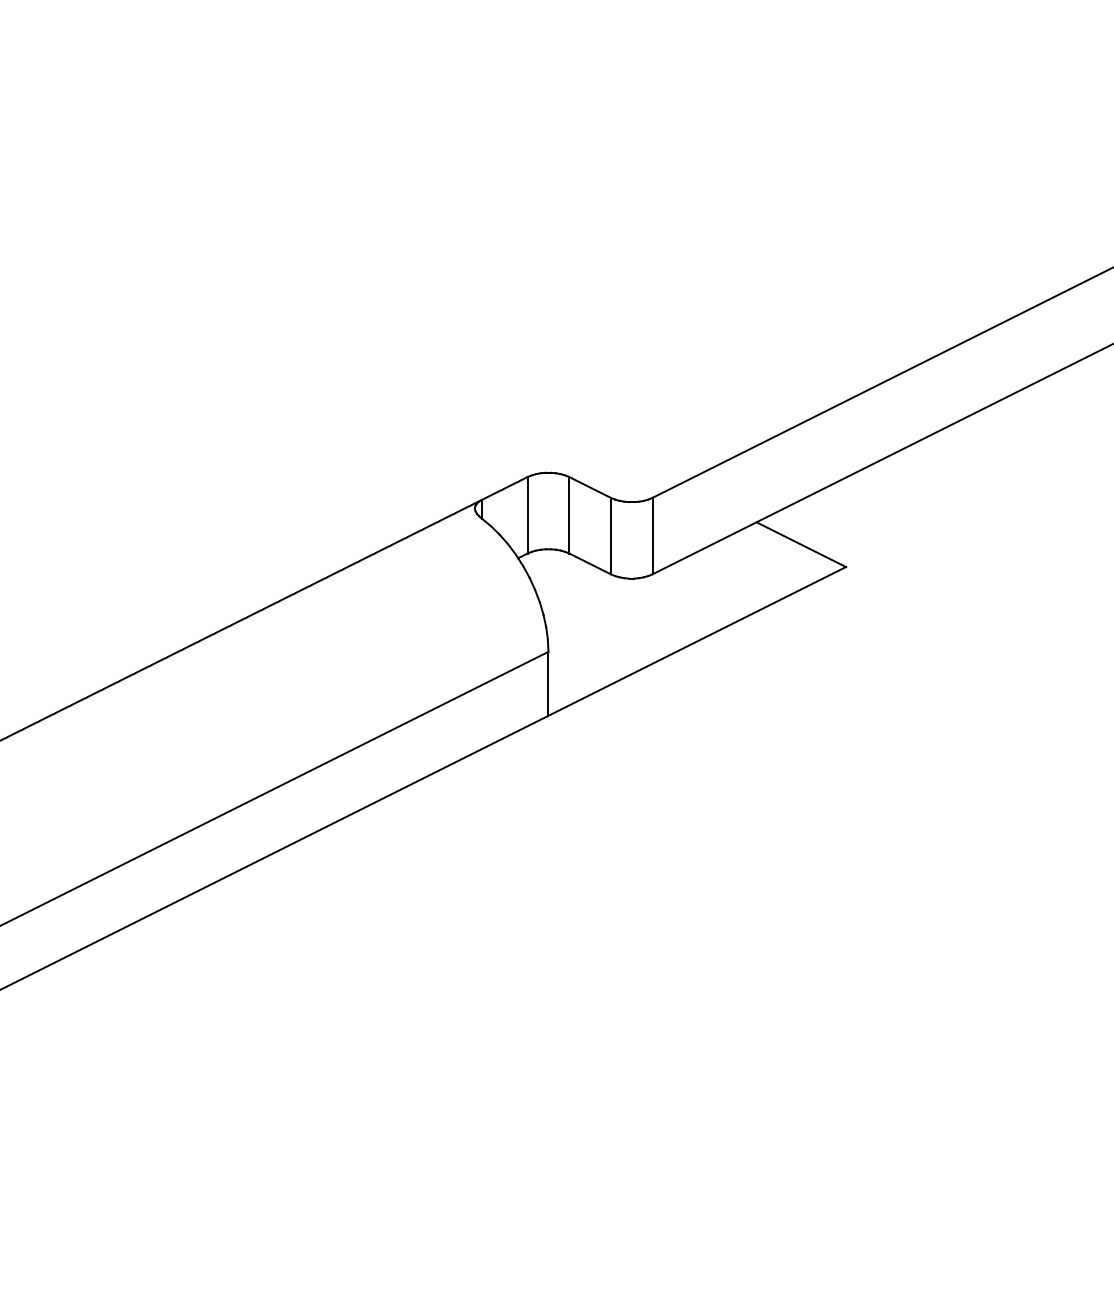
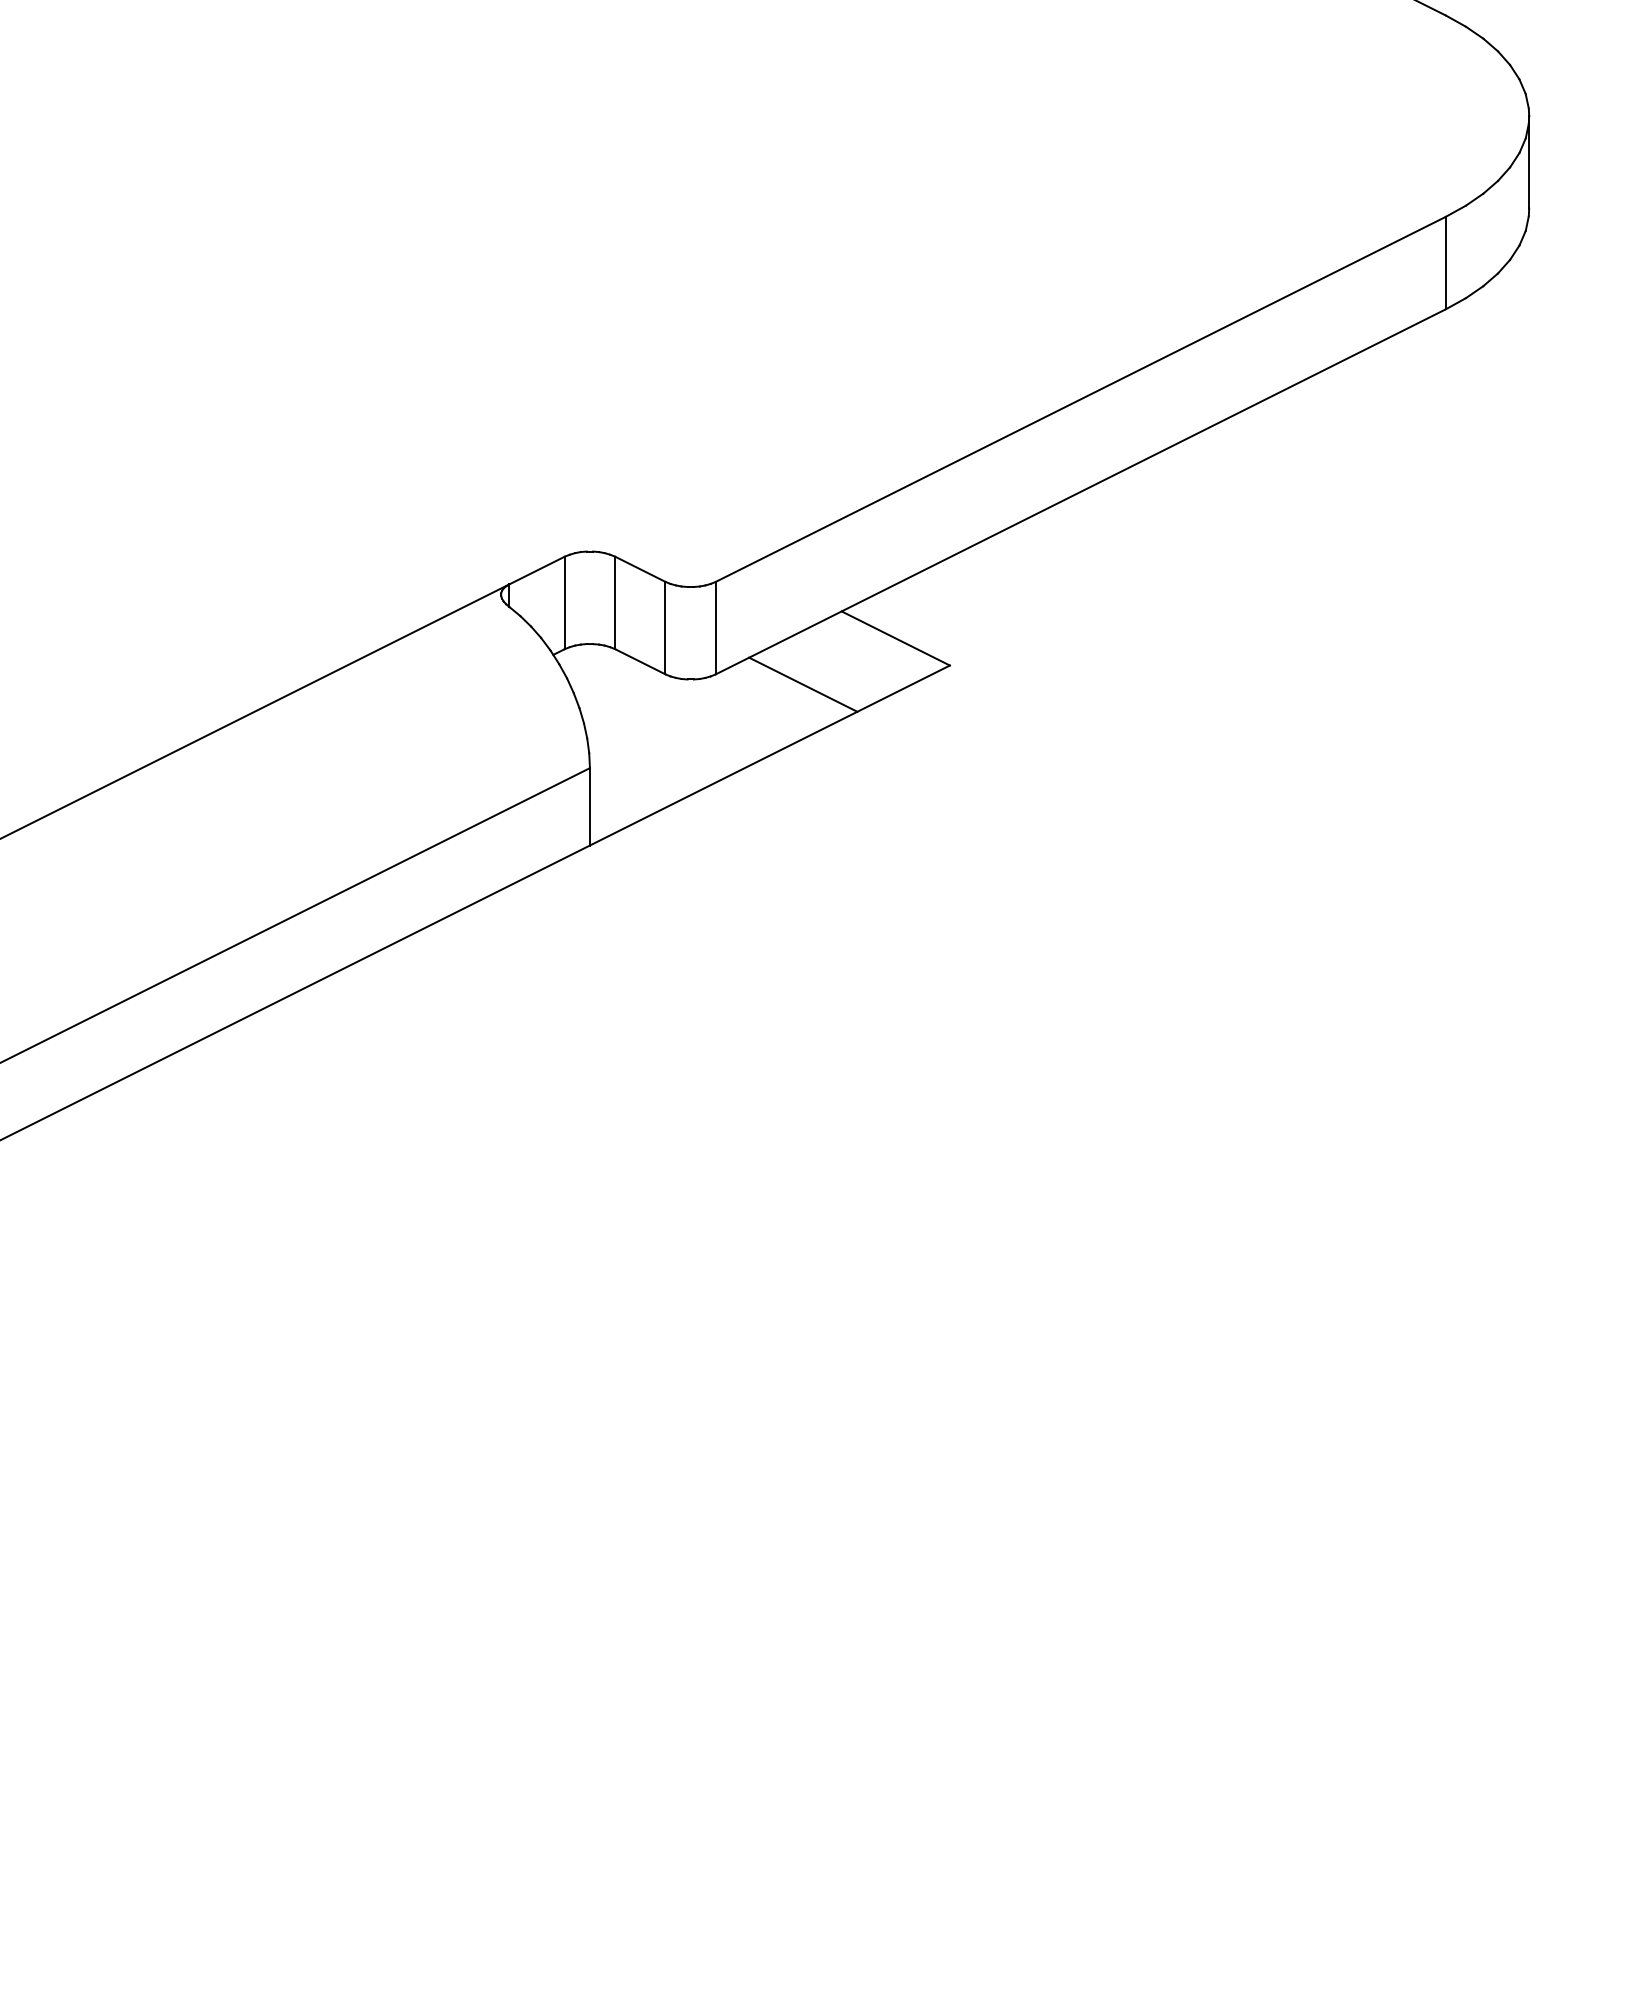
line: (725, 582) -> (803, 684), added

